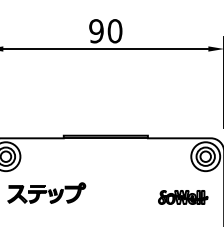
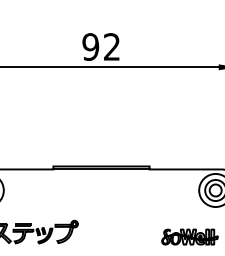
text: (114, 31) -> (111, 47), 90 -> 92

